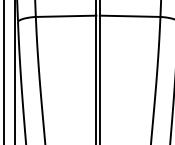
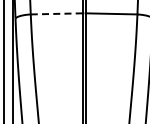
line: (65, 15) -> (56, 13), solid -> dashed

